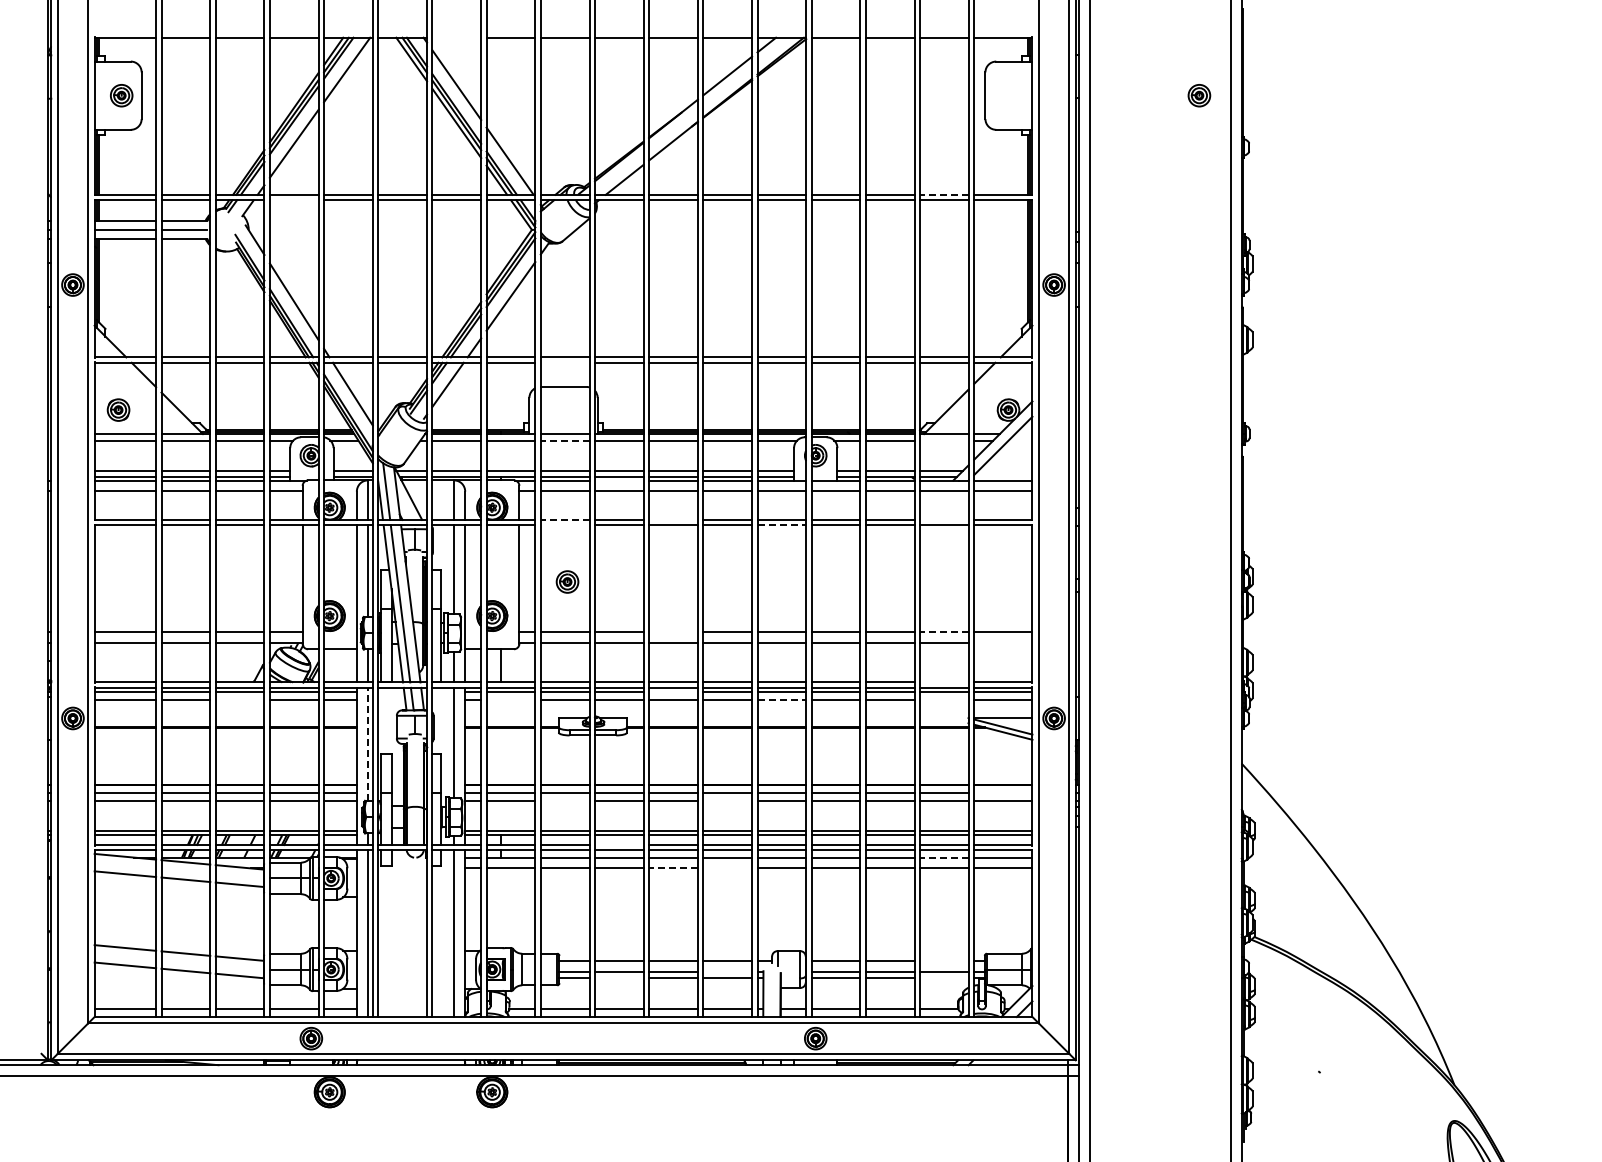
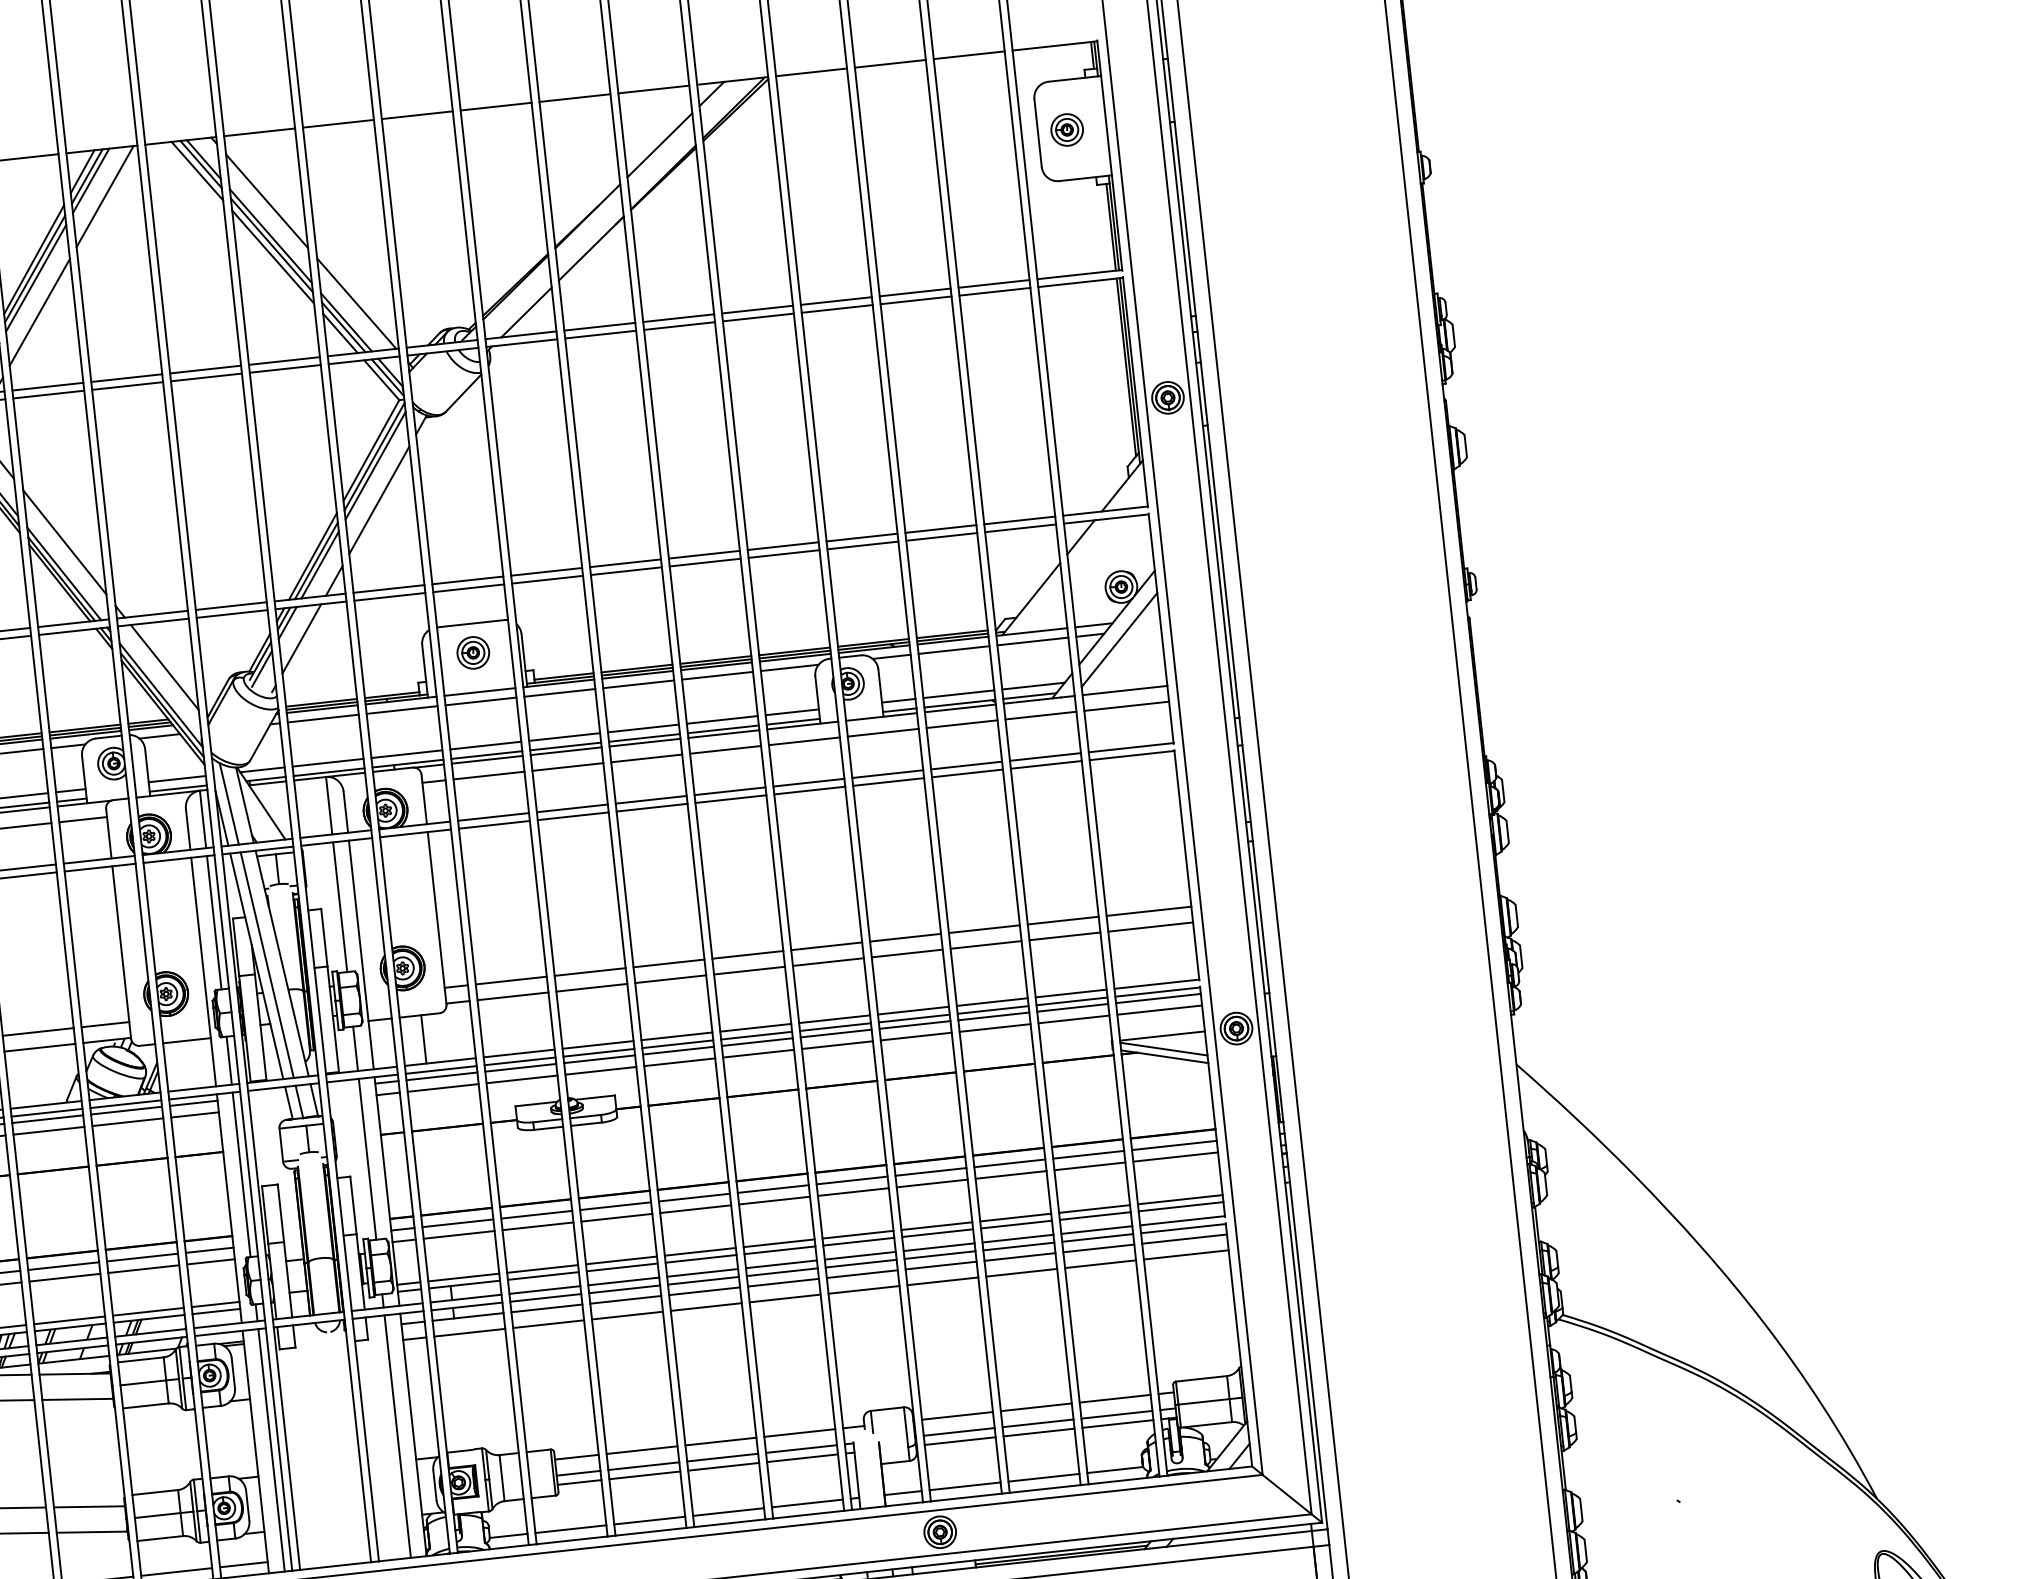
line: (456, 37) -> (259, 132), added
part: (1199, 95) -> (1067, 129), moved
line: (943, 194) -> (992, 283), dashed -> solid
line: (293, 200) -> (47, 395), added
line: (564, 362) -> (467, 587), added
line: (564, 440) -> (480, 701), dashed -> solid
line: (944, 440) -> (1033, 641), added
line: (618, 480) -> (564, 751), added
line: (564, 519) -> (492, 816), dashed -> solid
line: (673, 519) -> (651, 799), added
line: (944, 519) -> (1045, 756), added
line: (564, 525) -> (493, 825), added
line: (782, 525) -> (810, 790), dashed -> solid
part: (567, 581) -> (473, 652), moved
line: (673, 632) -> (668, 963), added
line: (943, 632) -> (1061, 920), dashed -> solid
line: (1003, 643) -> (1150, 927), added
line: (944, 682) -> (1071, 993), added
line: (673, 692) -> (678, 1050), added
line: (239, 700) -> (48, 1131), added
line: (510, 700) -> (442, 1088), added
line: (782, 700) -> (838, 1045), dashed -> solid
line: (944, 700) -> (1074, 1019), added
line: (367, 744) -> (241, 1175), dashed -> solid
line: (1003, 793) -> (1174, 1145), added
line: (564, 801) -> (537, 1226), added
line: (727, 801) -> (774, 1201), added
line: (618, 844) -> (622, 1280), added
line: (943, 857) -> (1097, 1248), dashed -> solid
line: (673, 868) -> (706, 1307), dashed -> solid
line: (727, 868) -> (784, 1298), added
line: (944, 960) -> (1115, 1398), added
line: (727, 971) -> (801, 1448), added
line: (618, 978) -> (643, 1475), added
line: (944, 978) -> (1118, 1424), added

